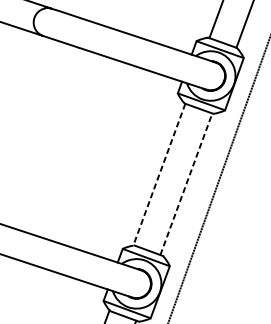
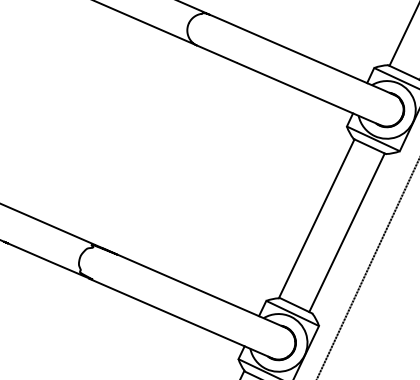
line: (159, 174) -> (316, 218), dashed -> solid
line: (186, 183) -> (347, 232), dashed -> solid

